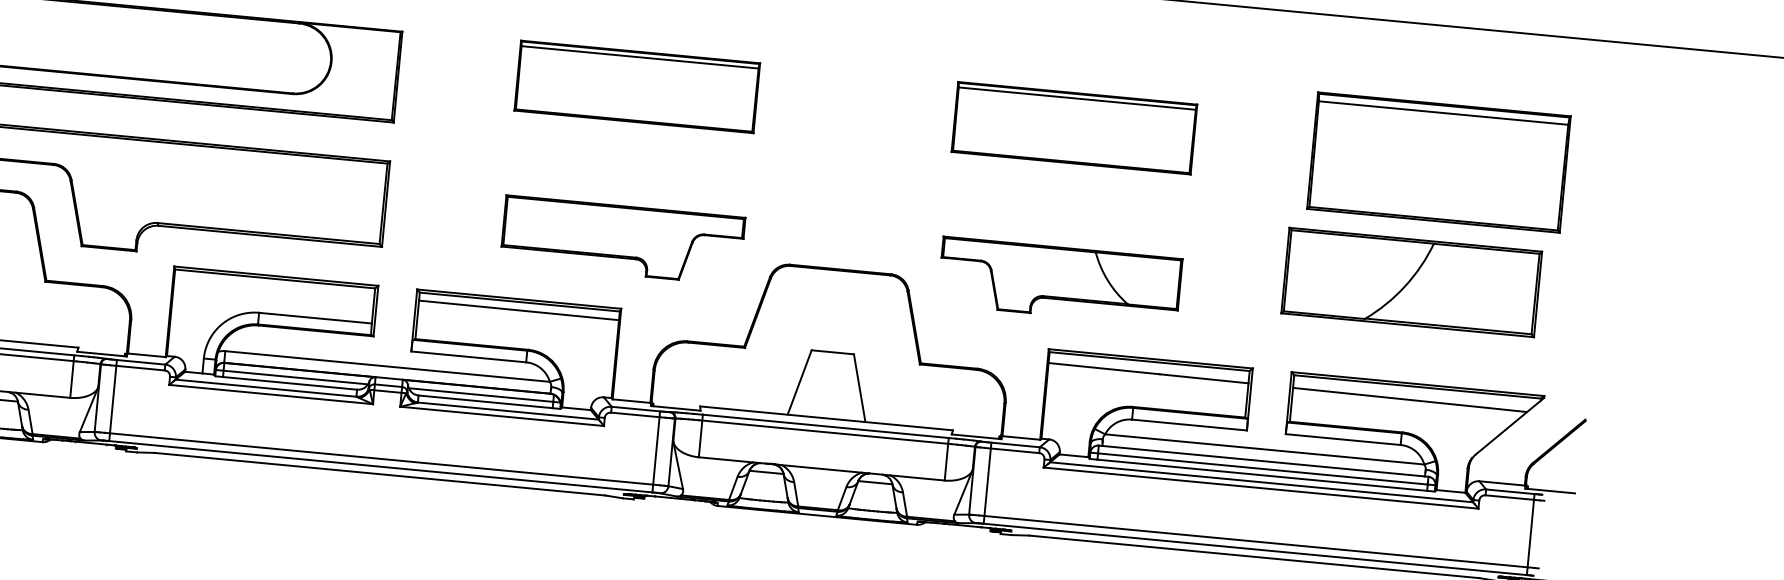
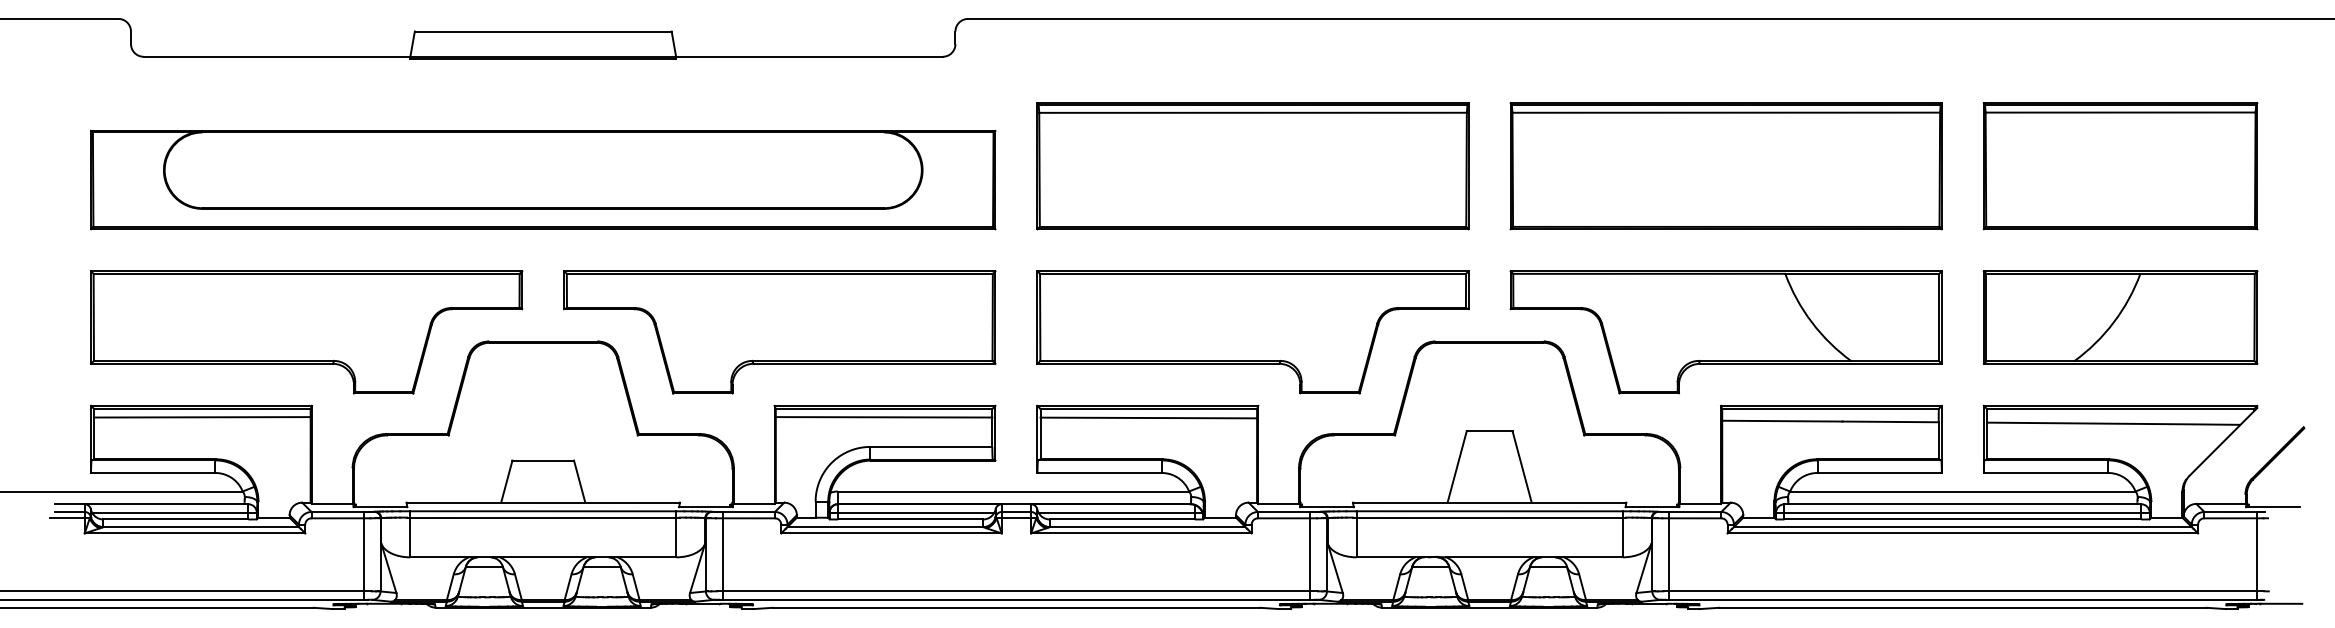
part: (636, 87) -> (1252, 166), size x1.67
part: (1073, 128) -> (1725, 166), size x1.67
part: (622, 240) -> (1252, 332), size x1.67
part: (1059, 281) -> (1725, 332), size x1.67
part: (1411, 282) -> (2120, 317), moved
line: (273, 286) -> (883, 417), added

